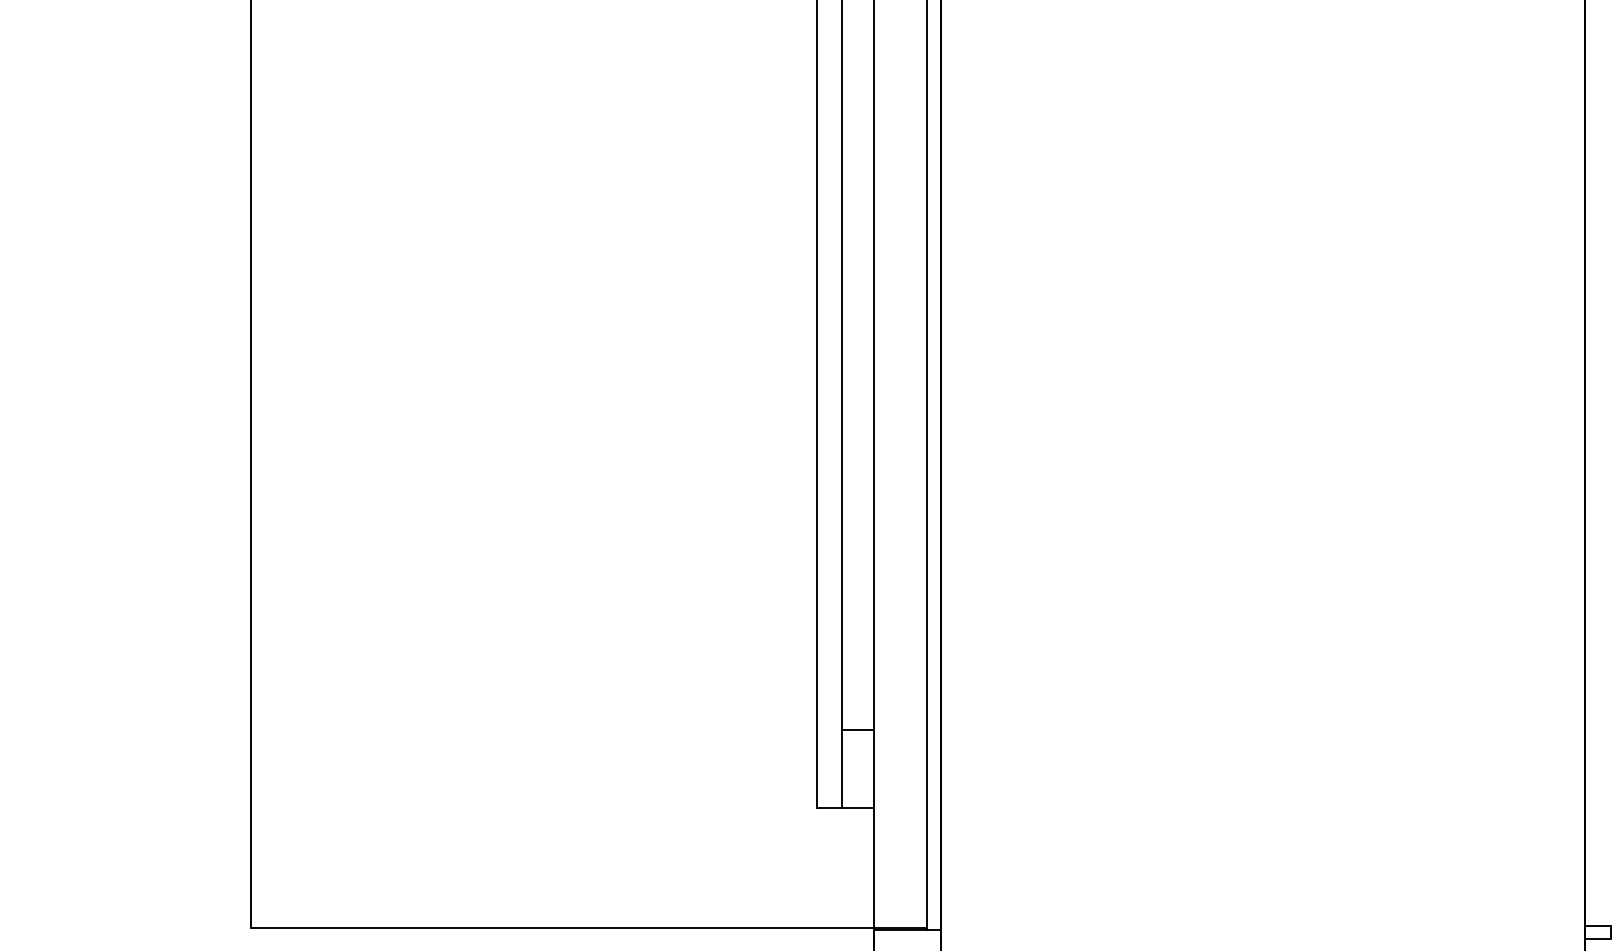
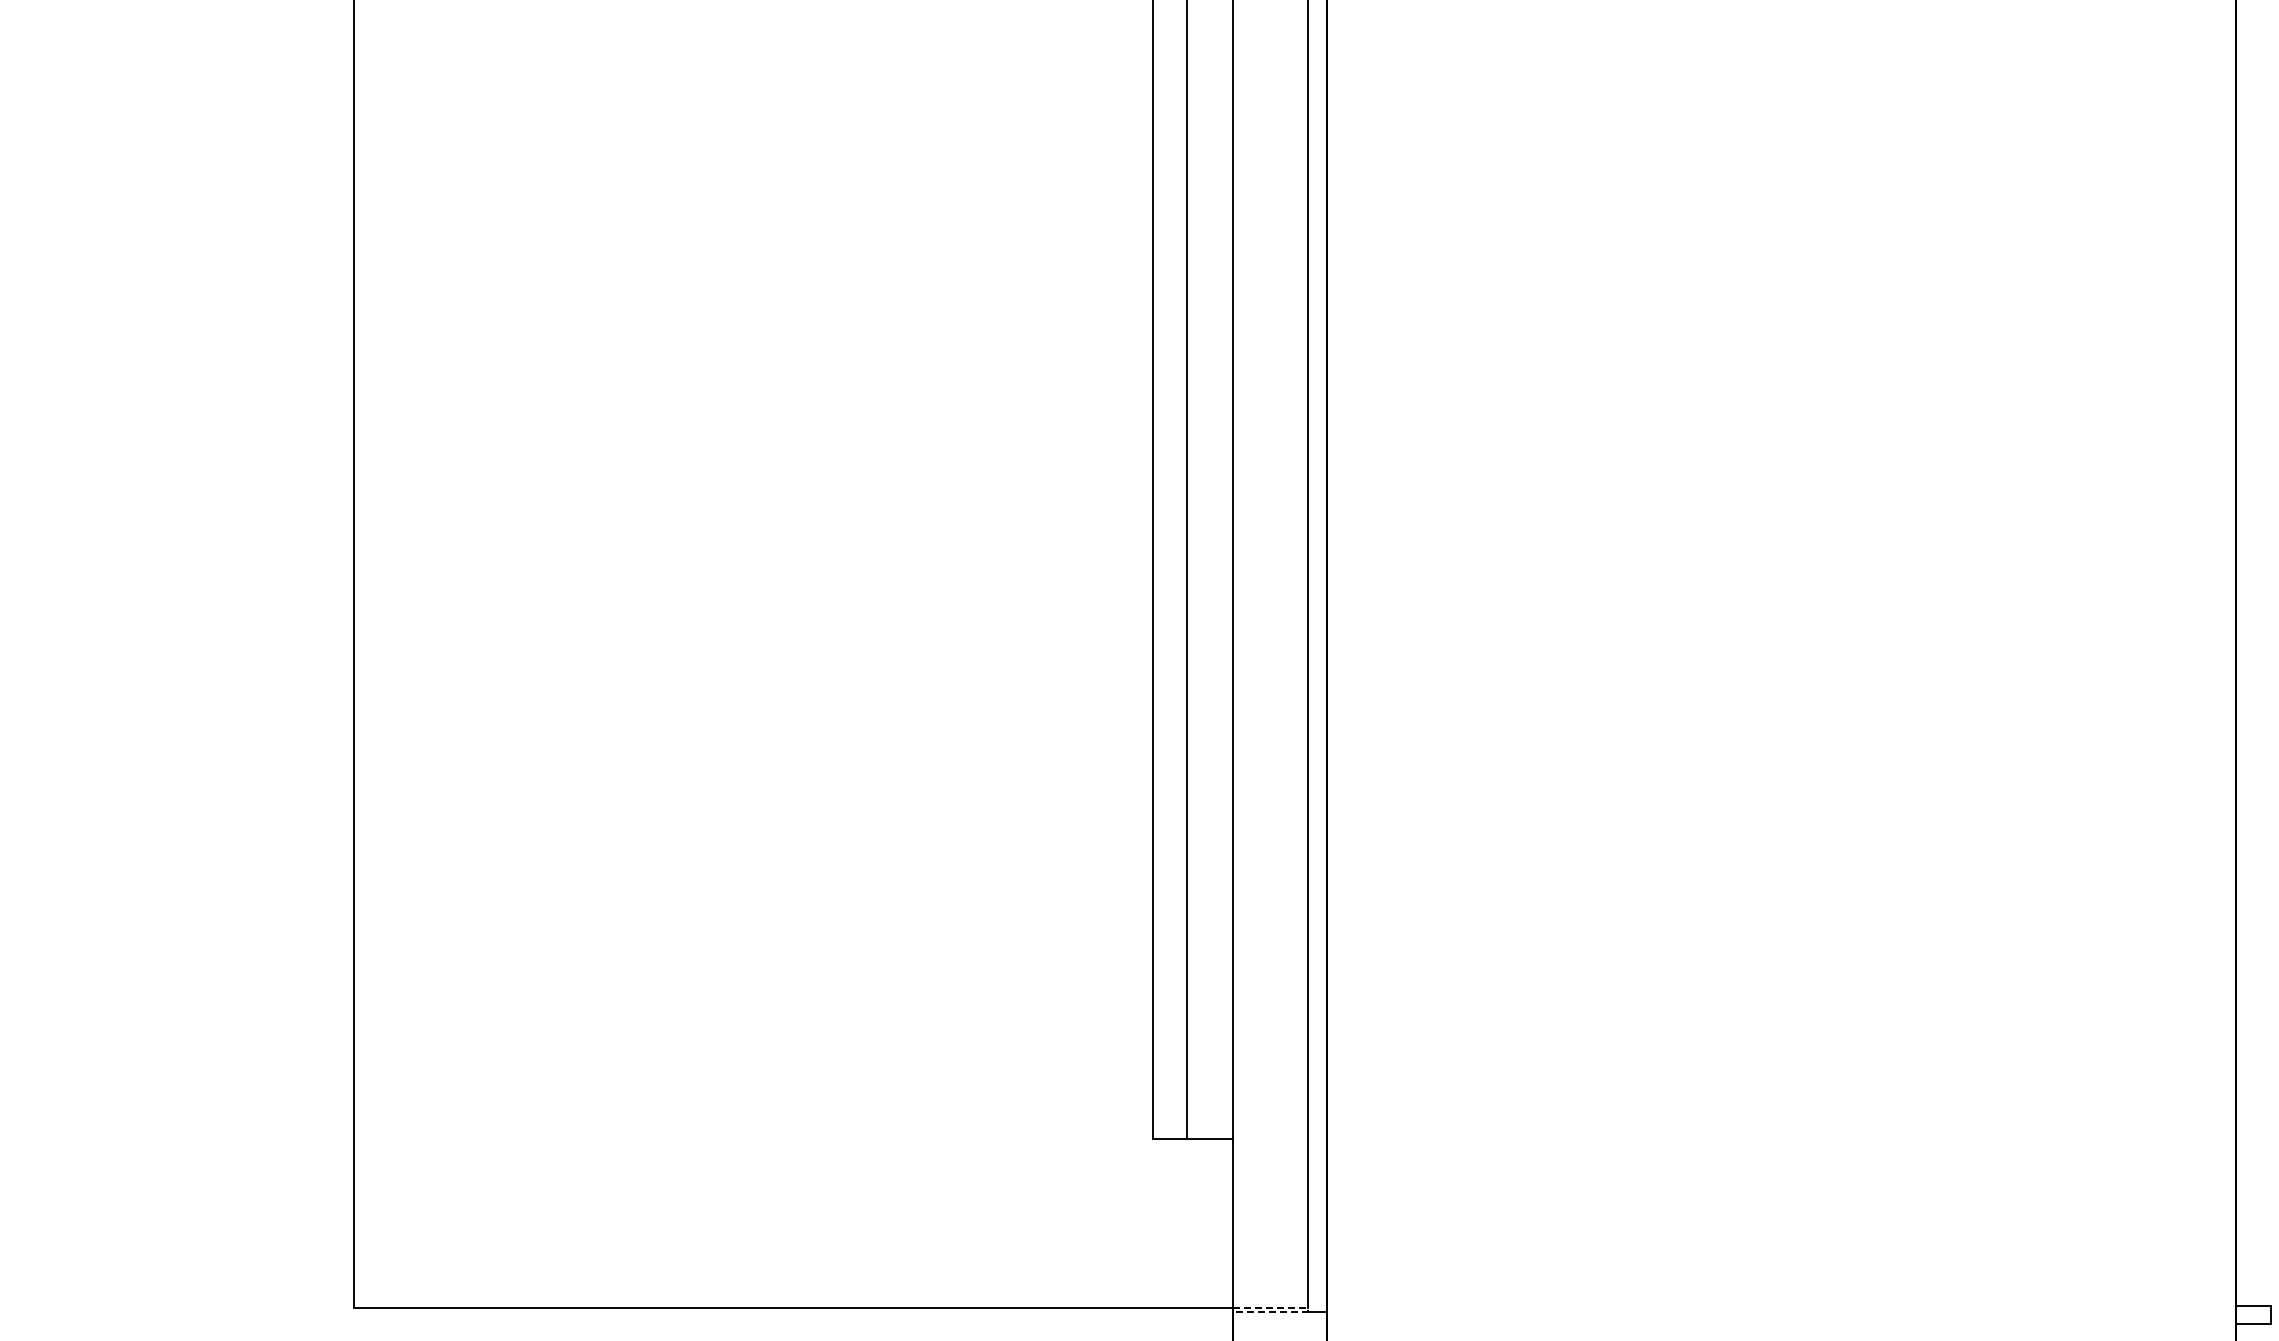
line: (857, 730) -> (1209, 1029), removed
line: (927, 929) -> (1307, 1310), solid -> dashed

